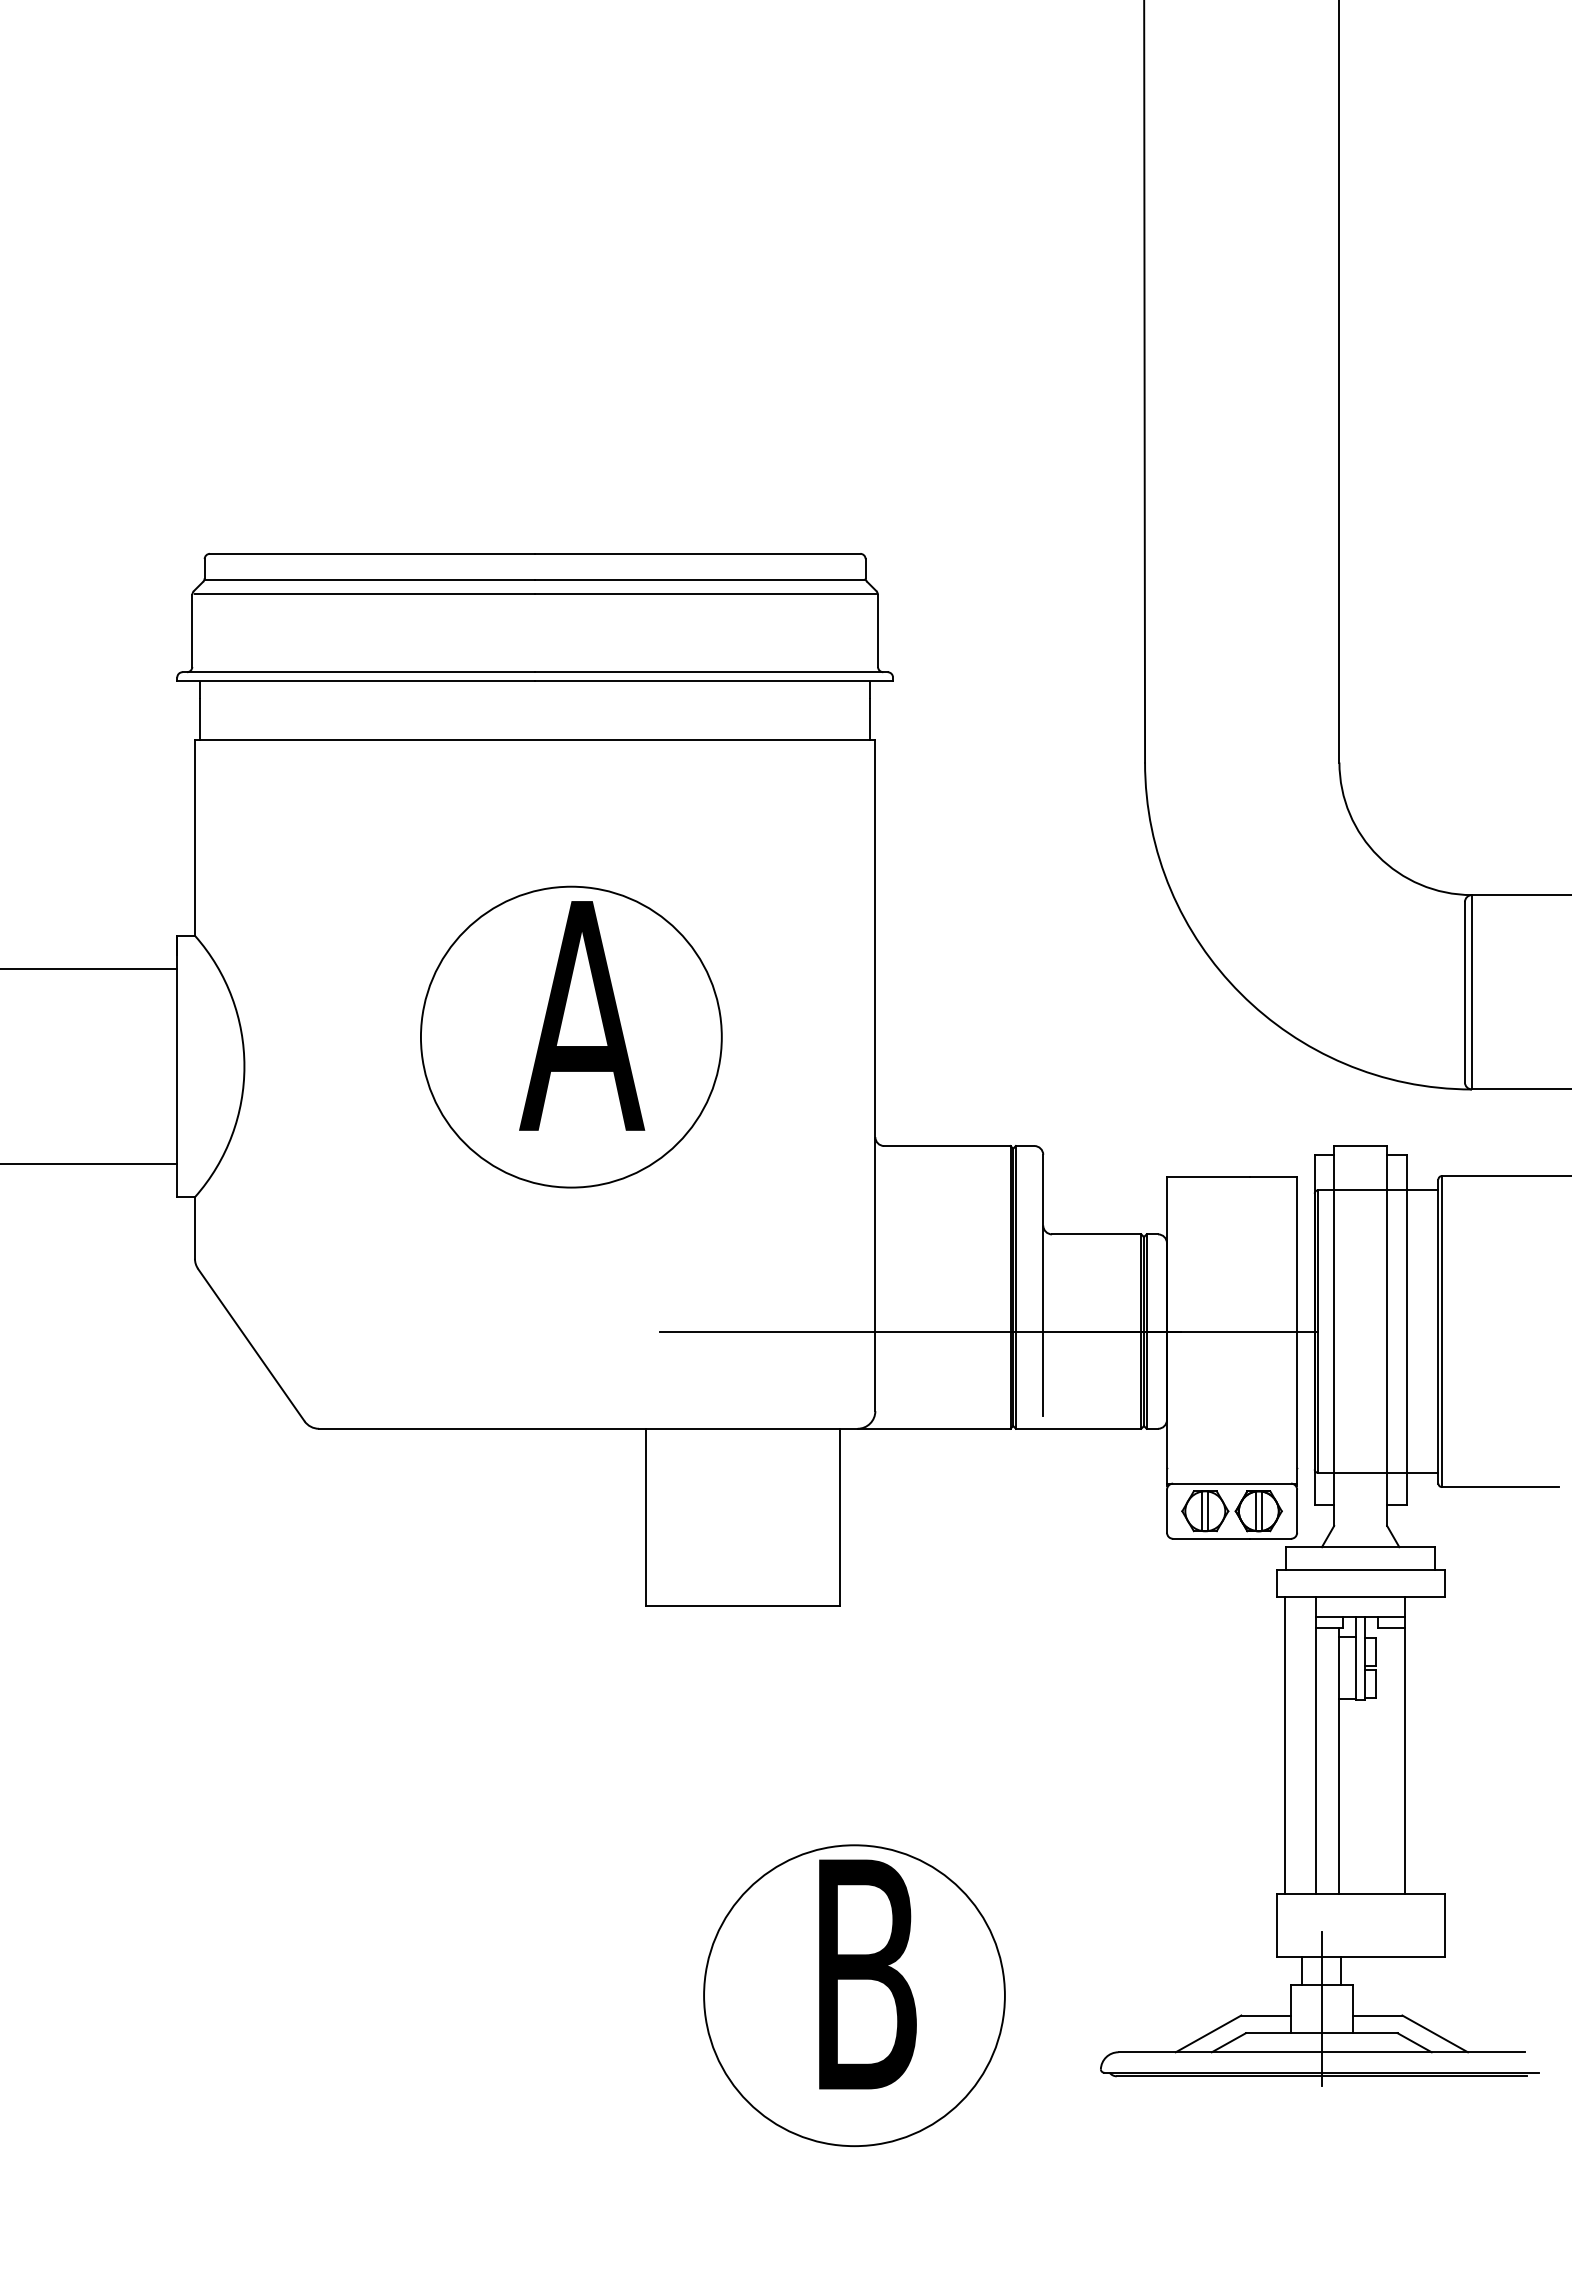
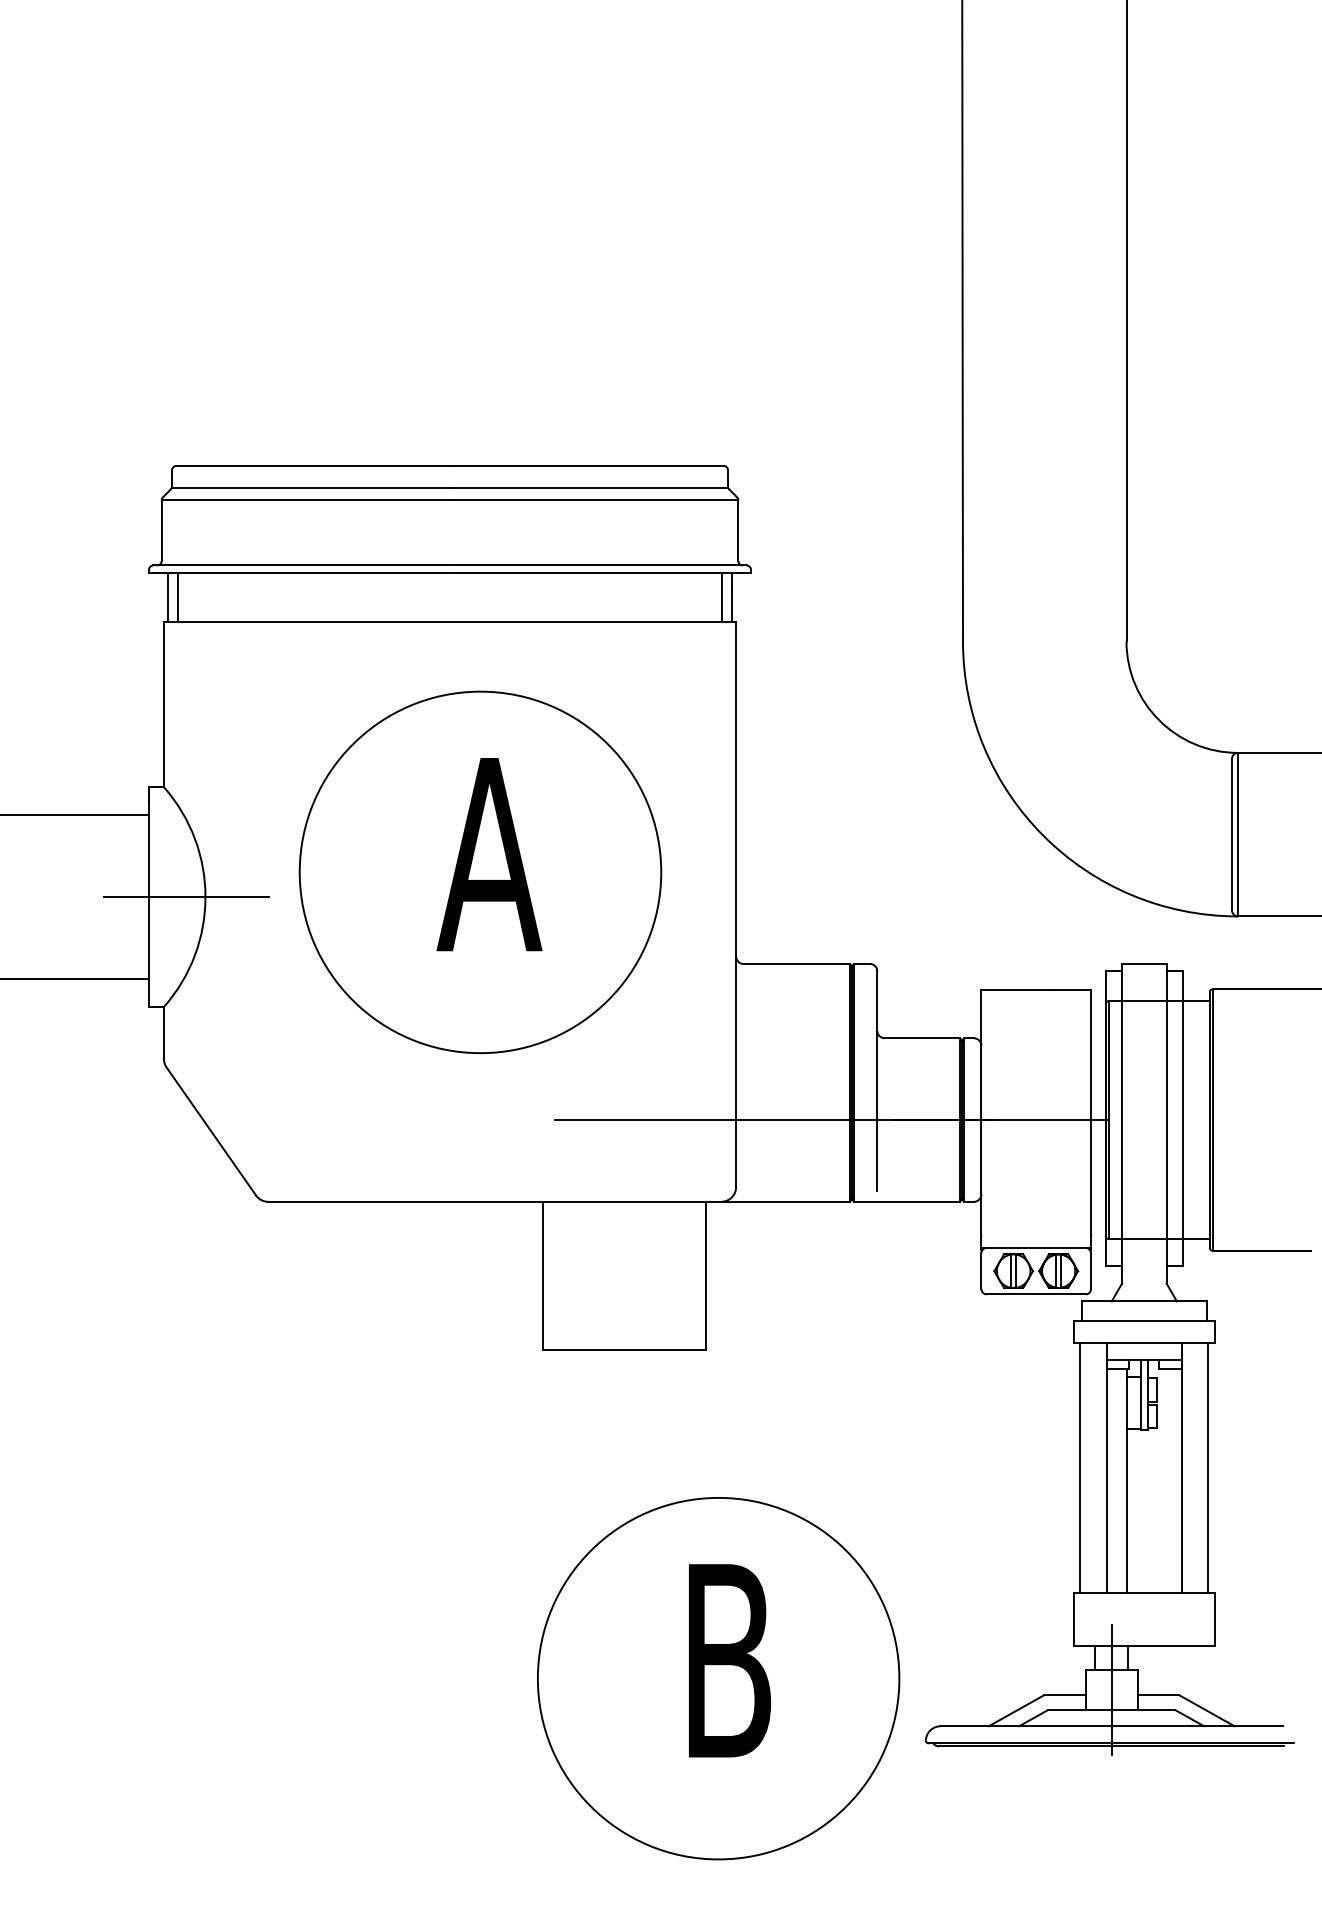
line: (211, 710) -> (177, 597), added
line: (858, 710) -> (721, 597), added
circle: (571, 1037) -> (480, 872), size x1.43
line: (221, 1066) -> (186, 897), added
line: (1436, 1744) -> (1208, 1467), added
circle: (854, 1995) -> (718, 1678), size x1.43

